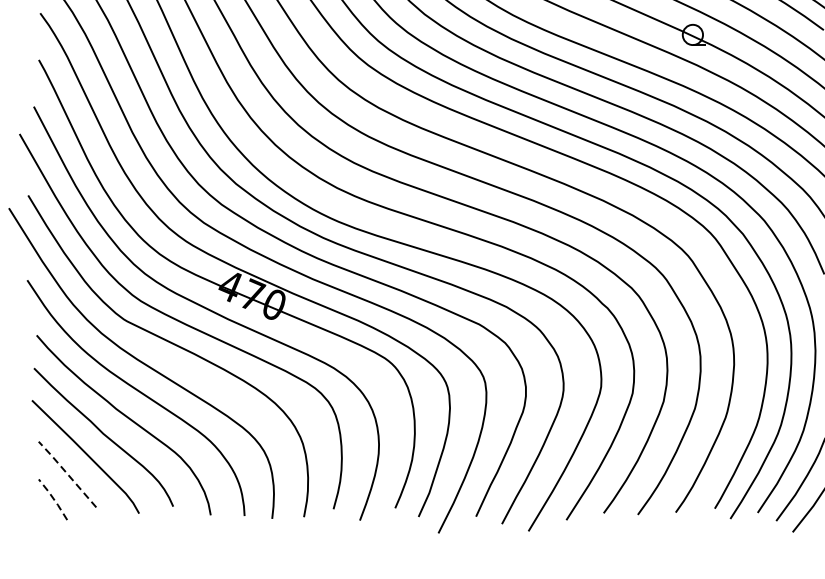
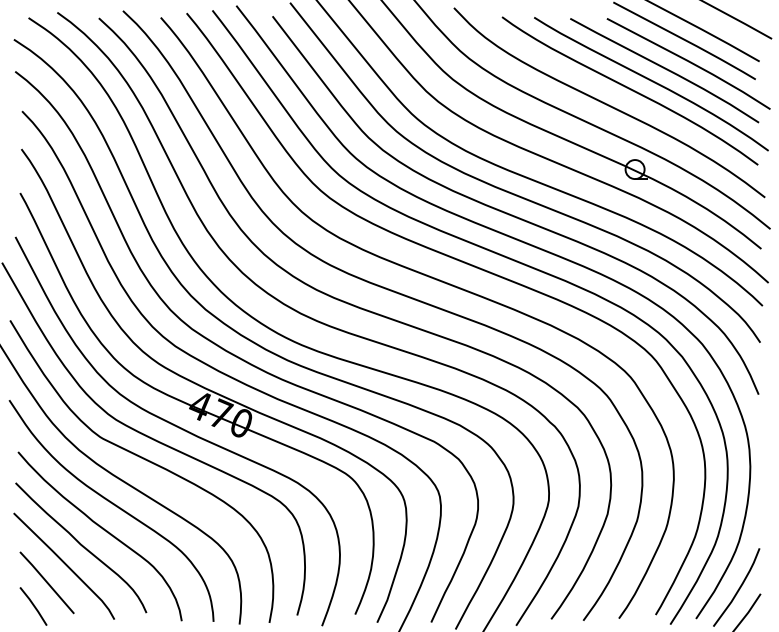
line: (67, 474) -> (47, 582), dashed -> solid
line: (54, 499) -> (34, 606), dashed -> solid

